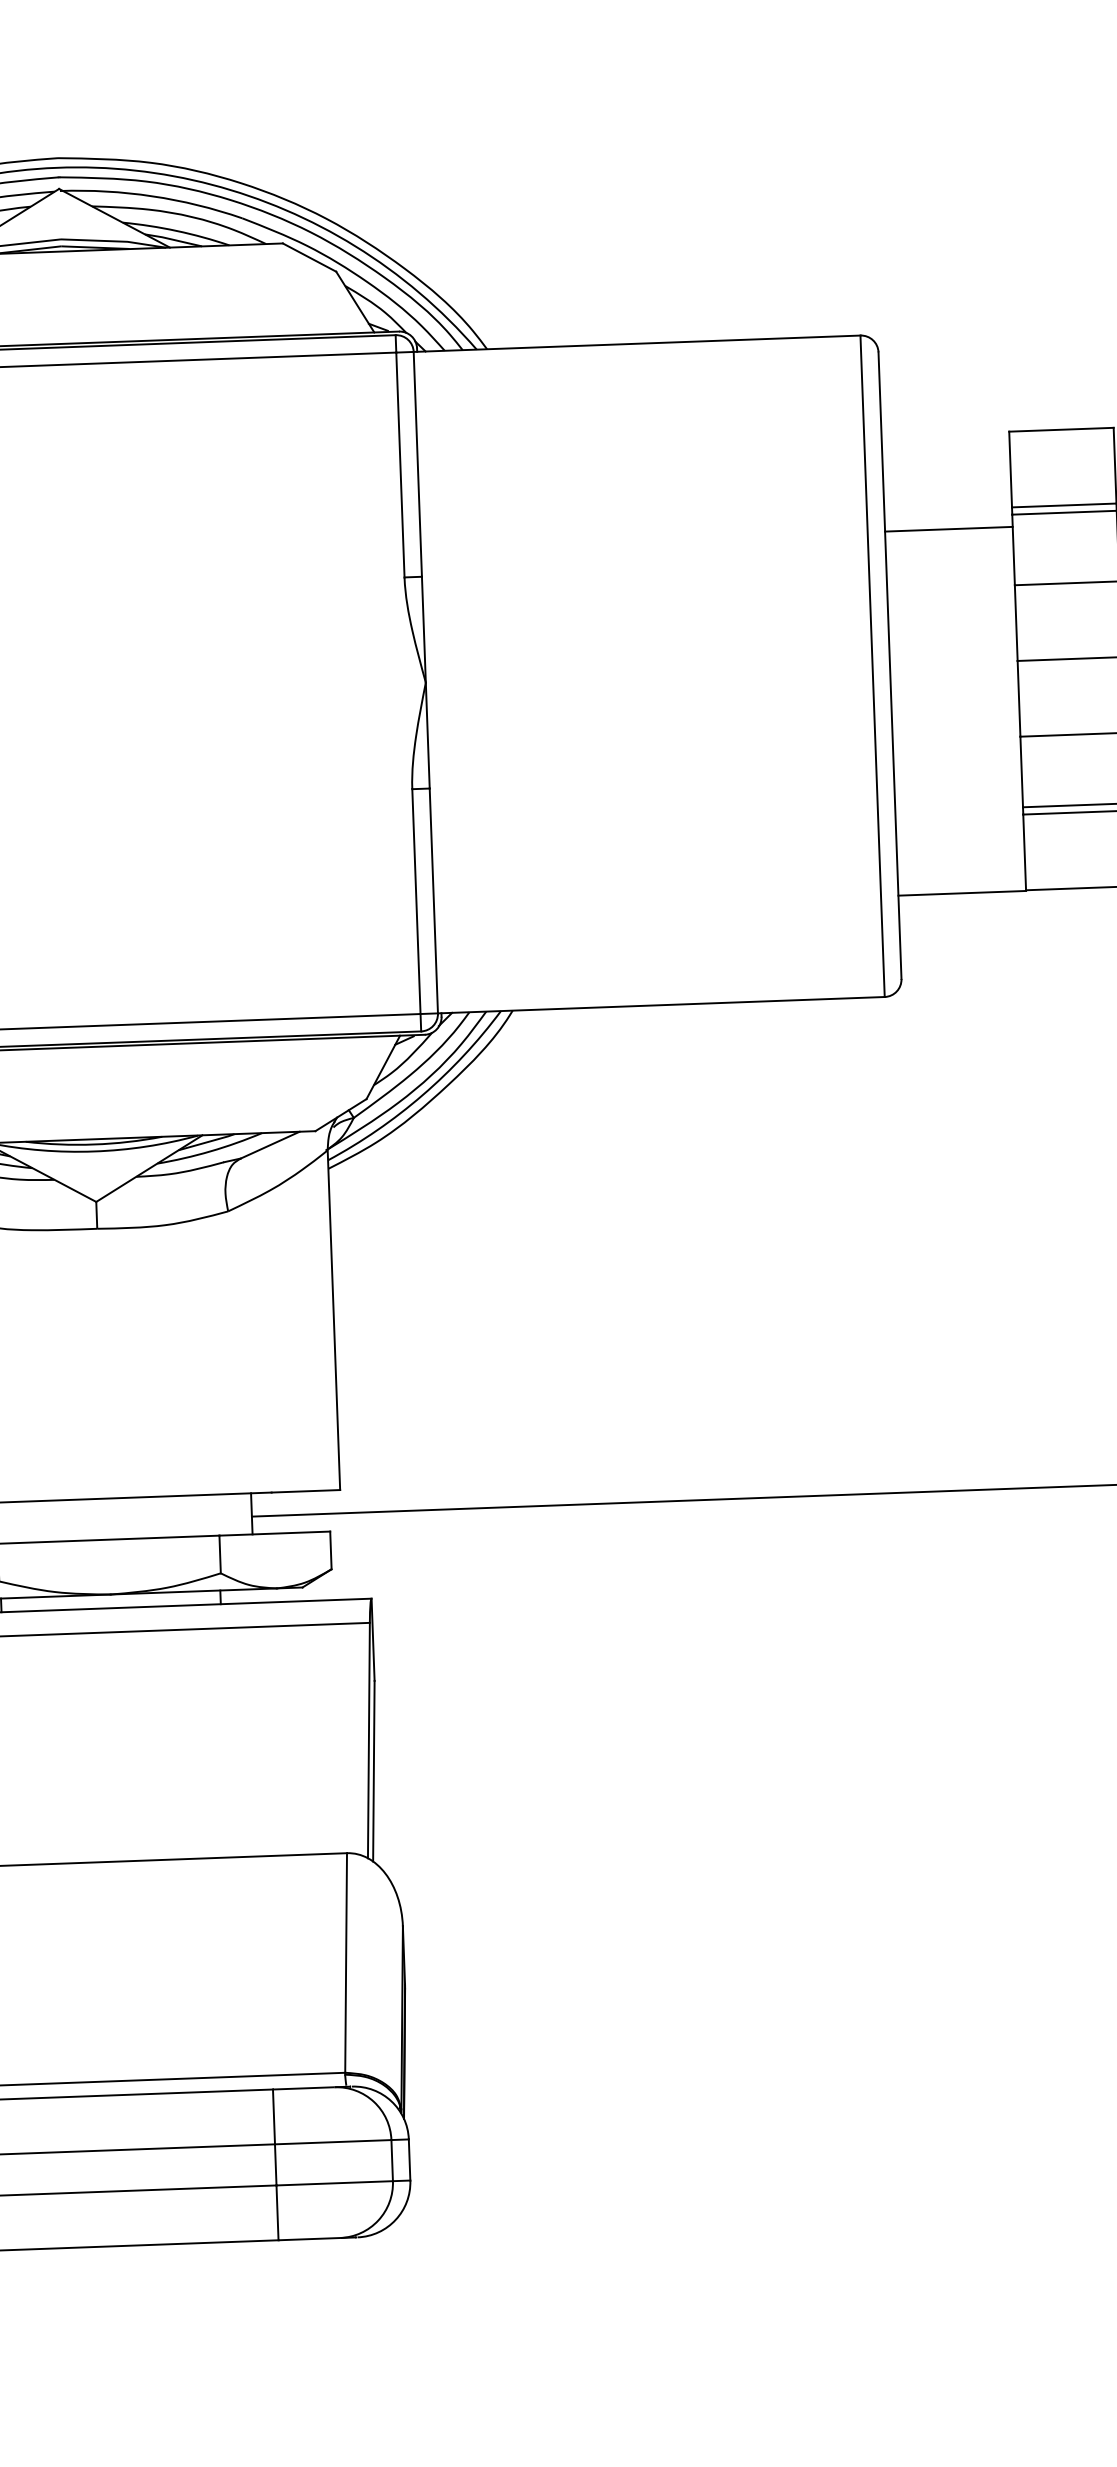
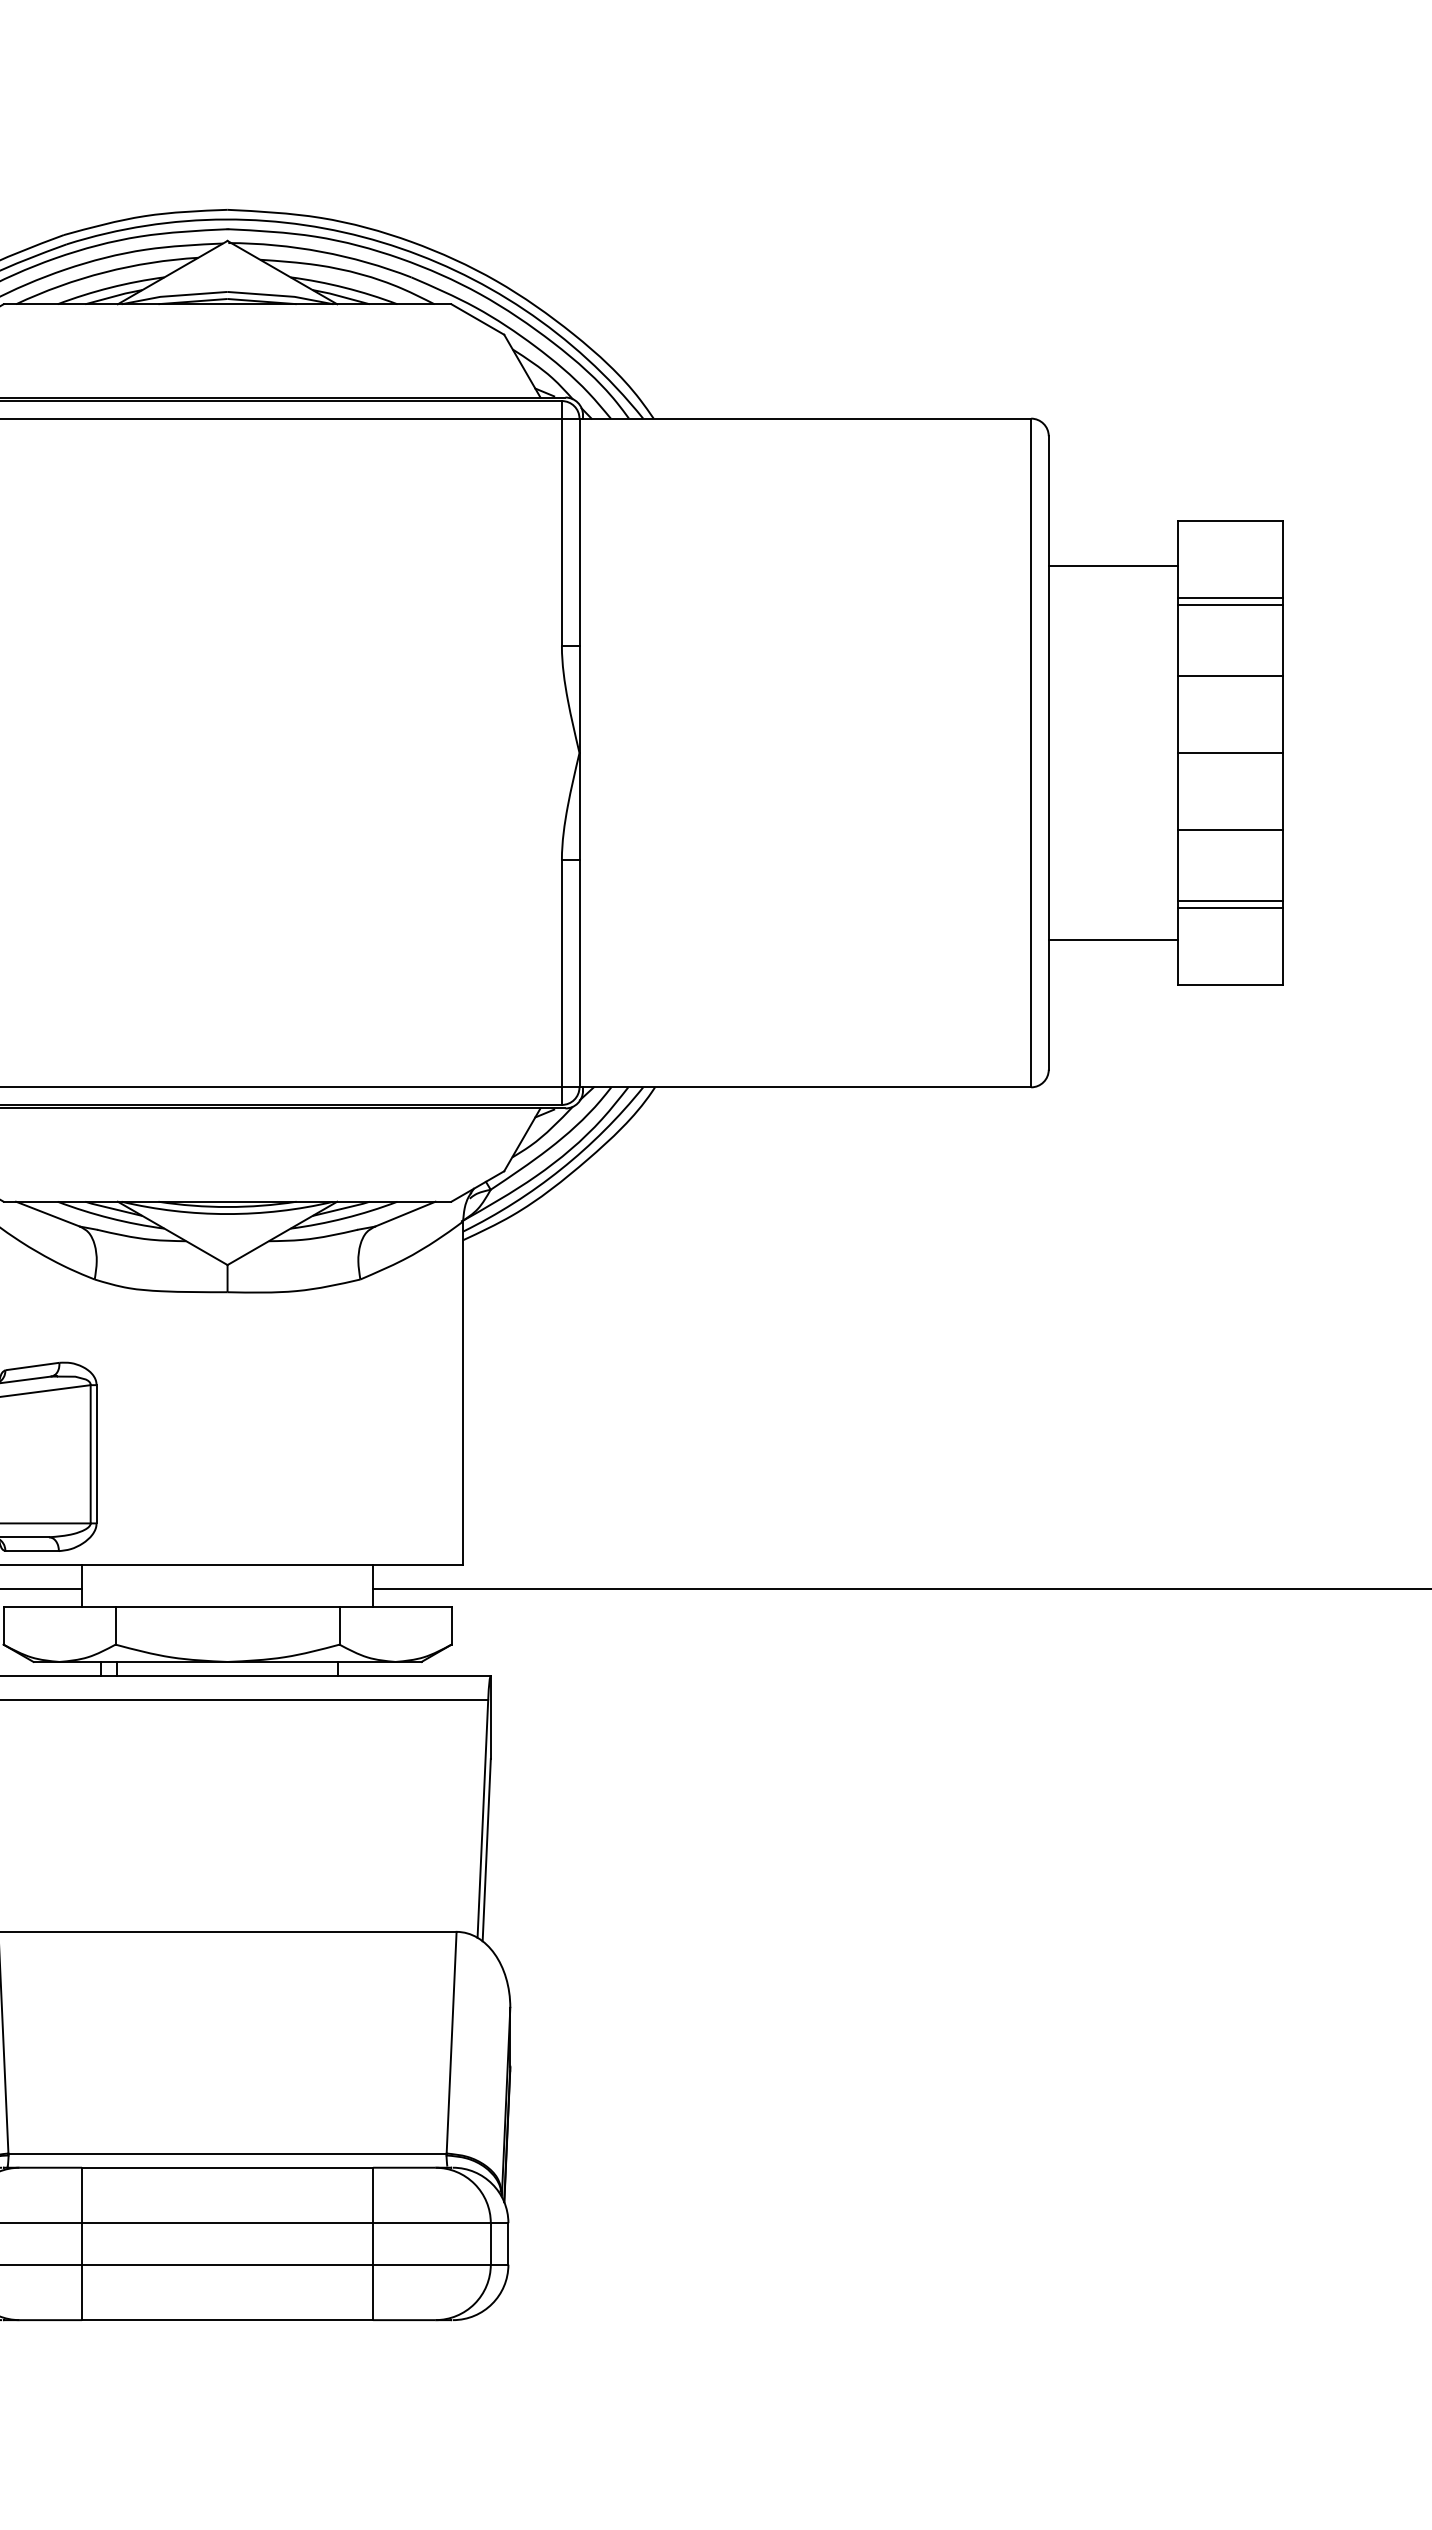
line: (948, 529) -> (1112, 566), moved
line: (961, 893) -> (1112, 939), moved

